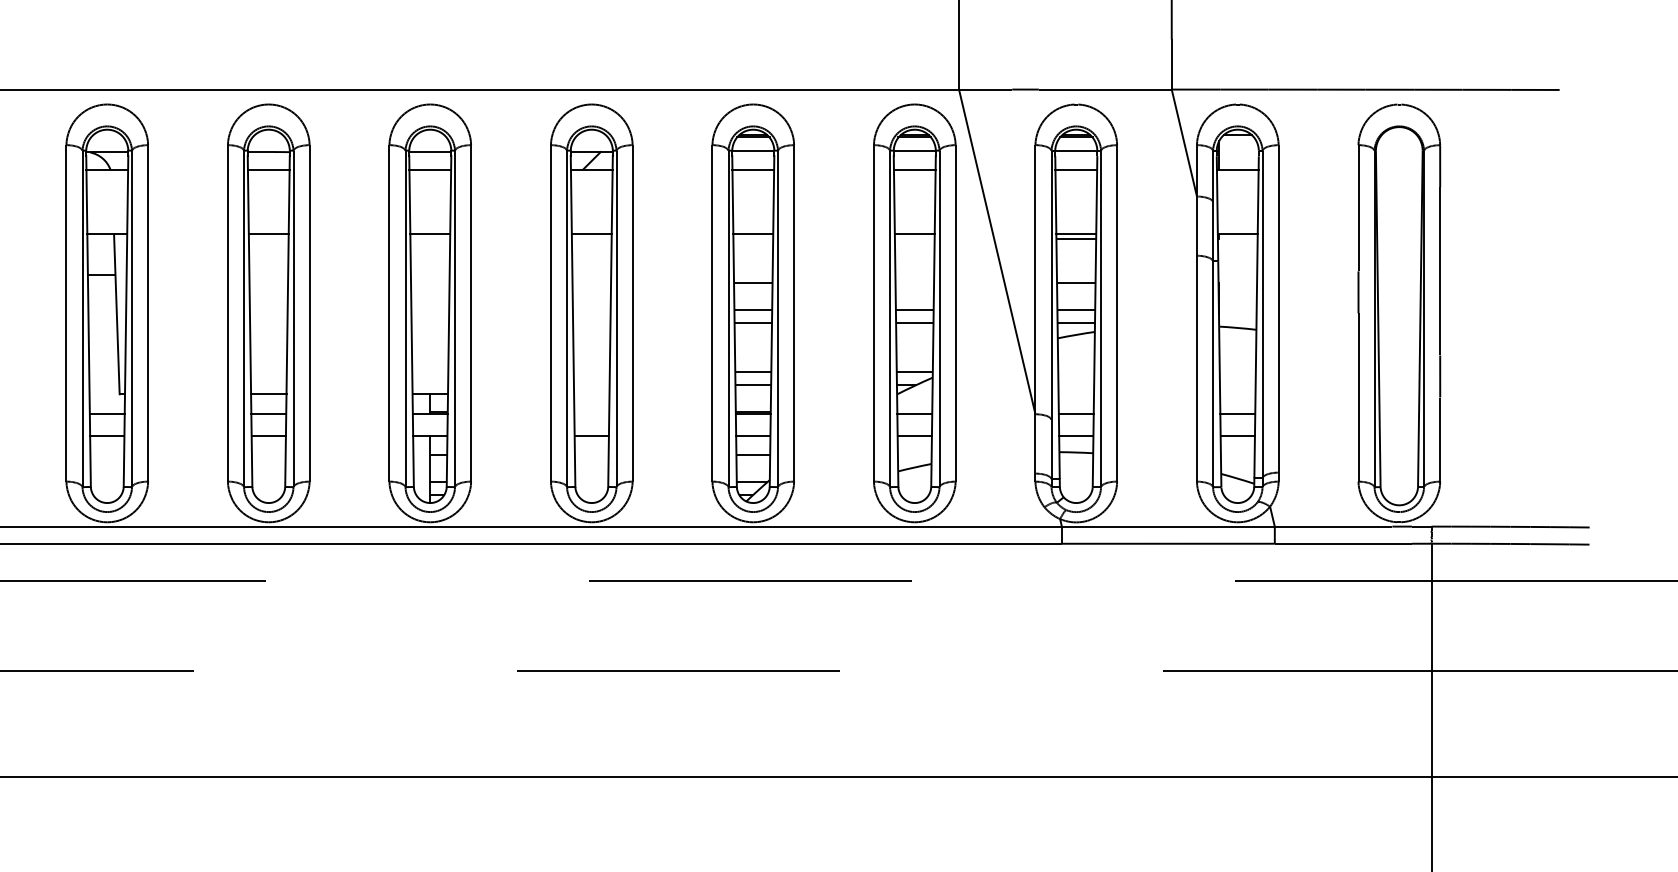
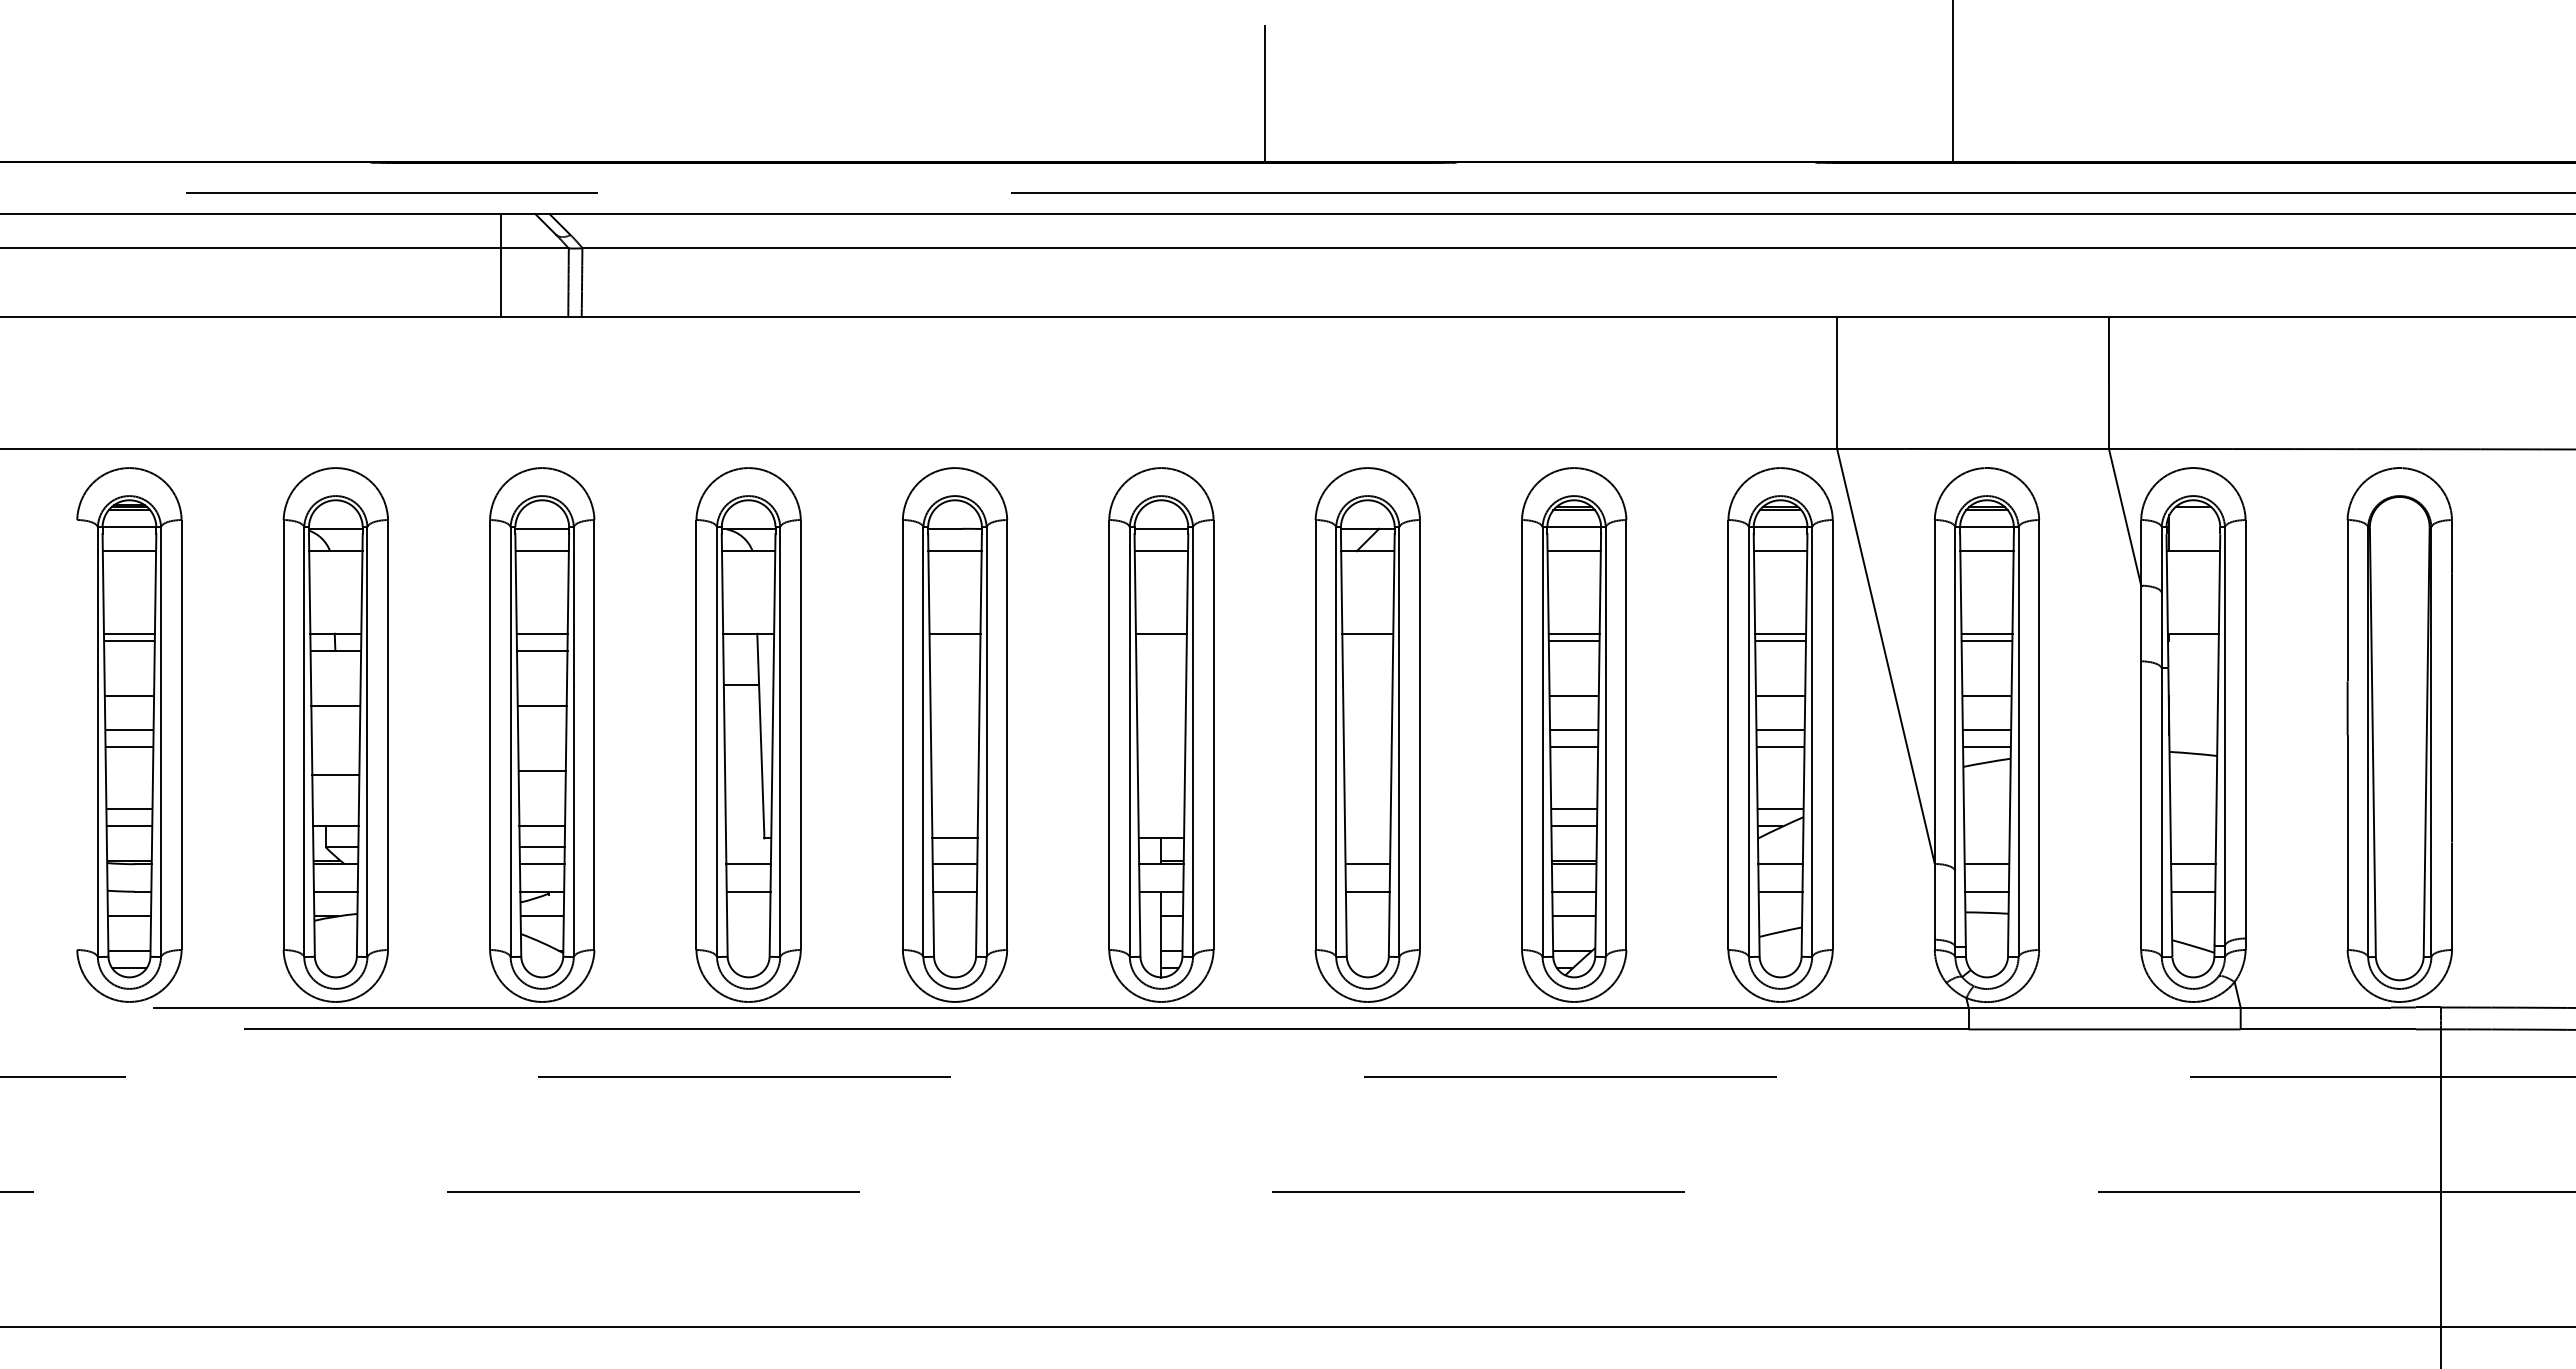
line: (752, 239) -> (1573, 640), added
line: (914, 239) -> (1780, 640), added
line: (914, 283) -> (1780, 696), added
line: (591, 414) -> (1367, 864), added

